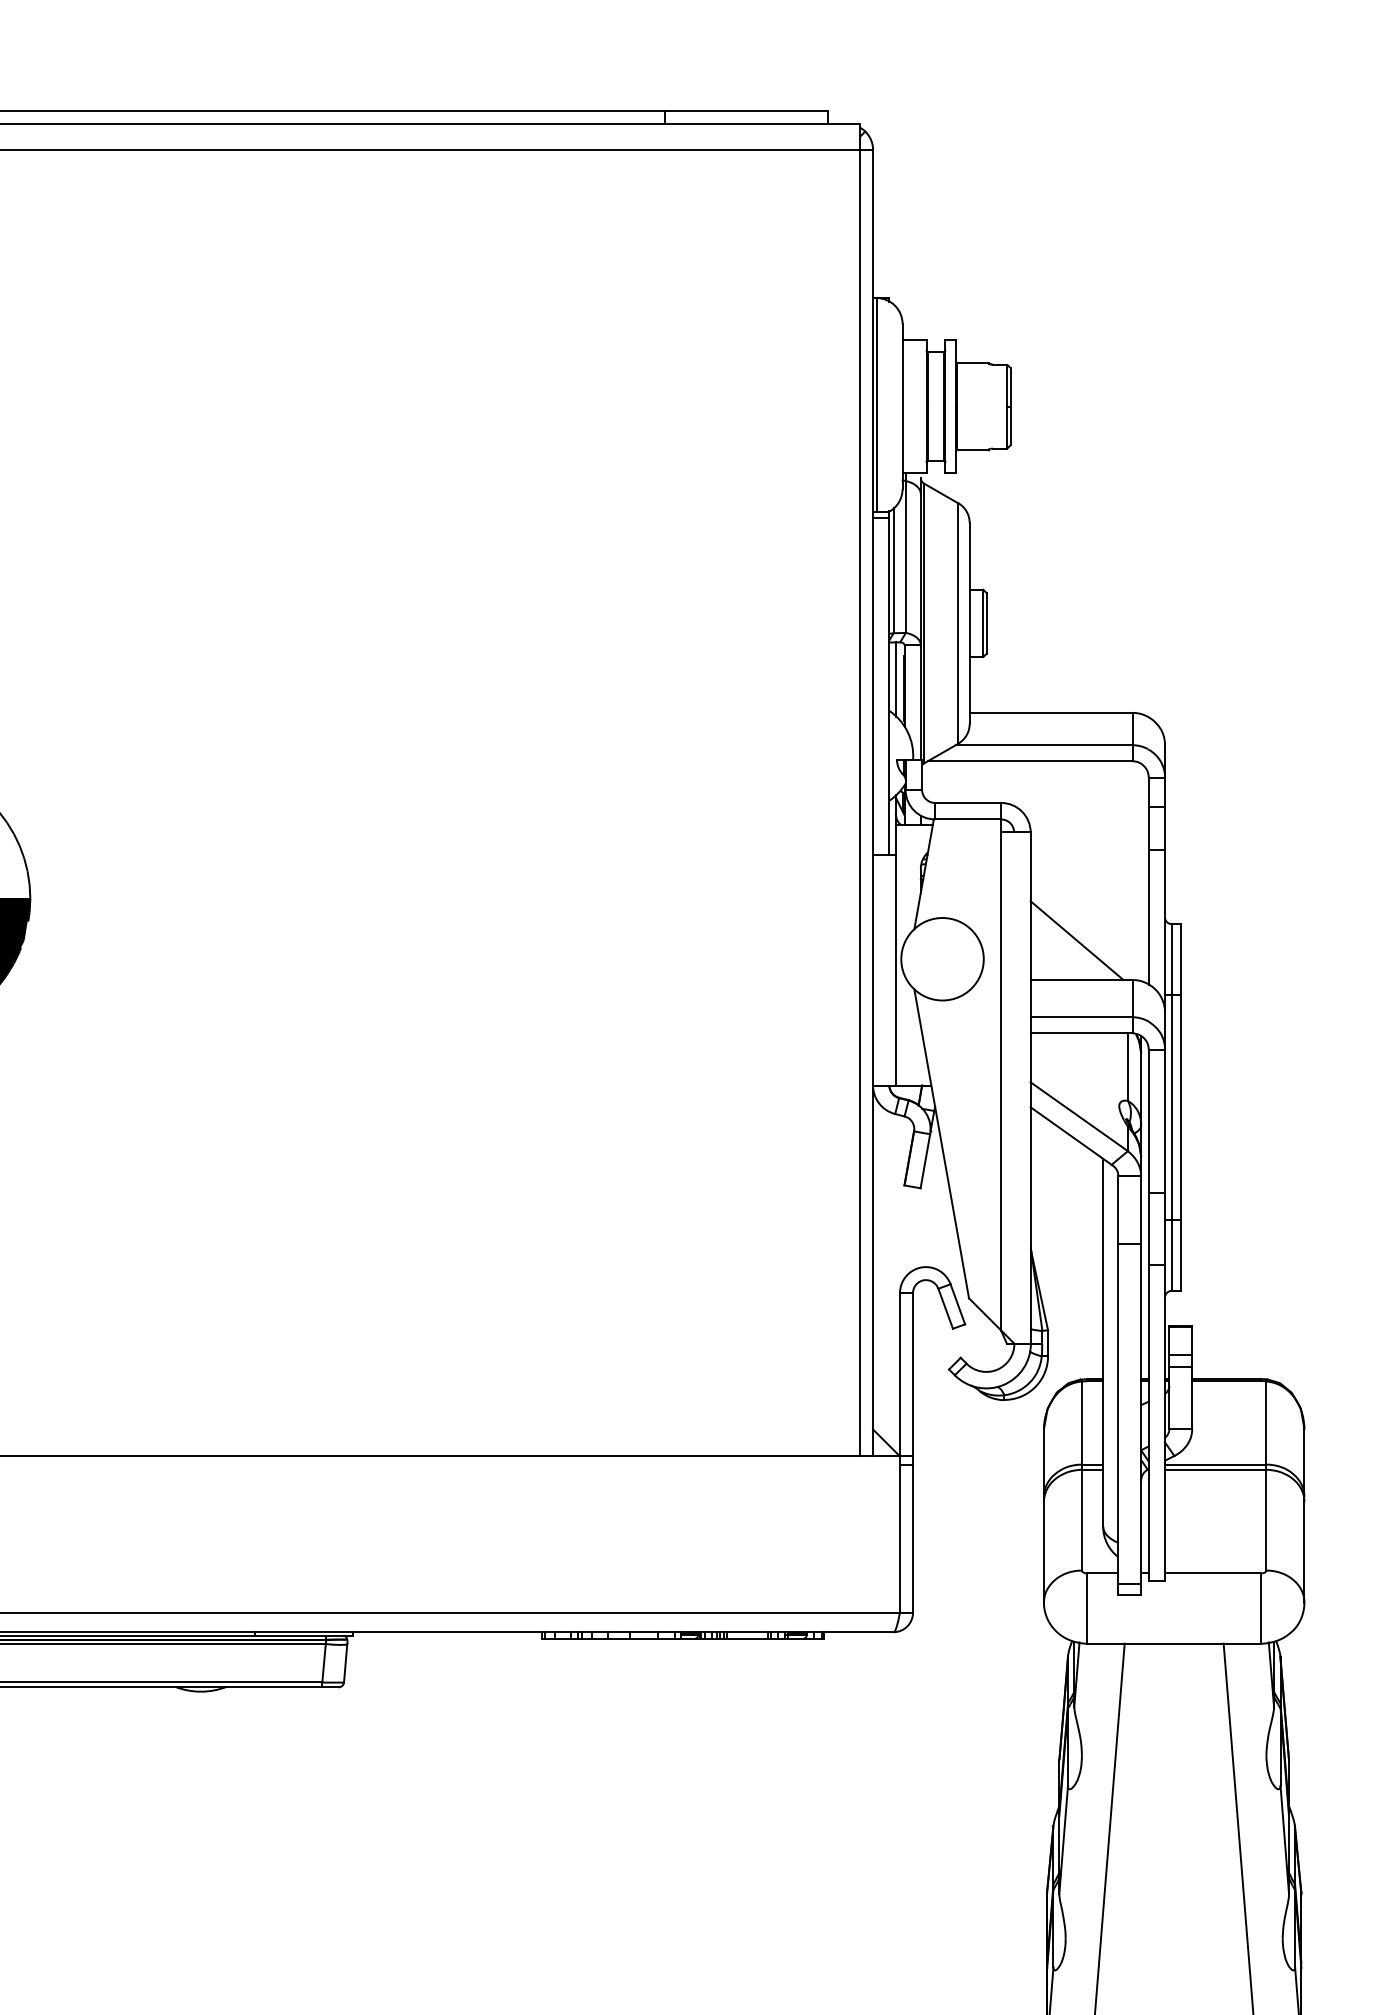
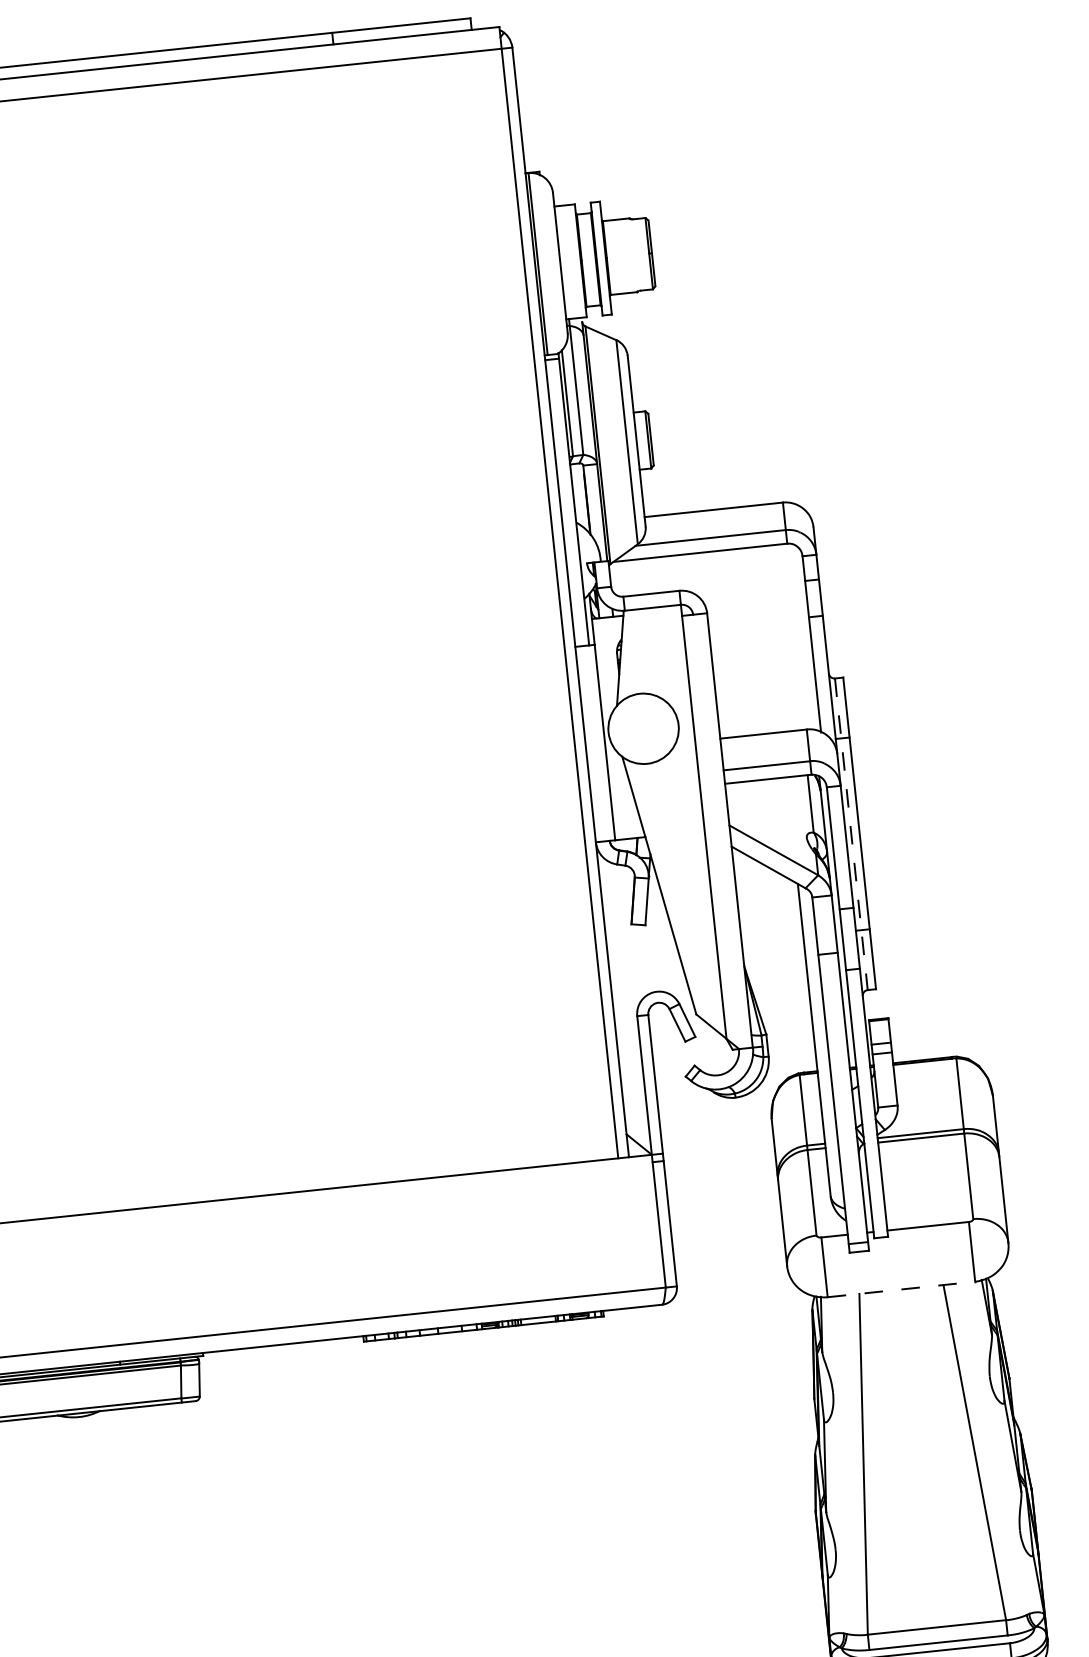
line: (895, 679) -> (578, 495), removed
line: (1076, 940) -> (755, 700), removed
line: (1171, 1108) -> (851, 835), solid -> dashed
line: (1174, 1643) -> (901, 1289), solid -> dashed

